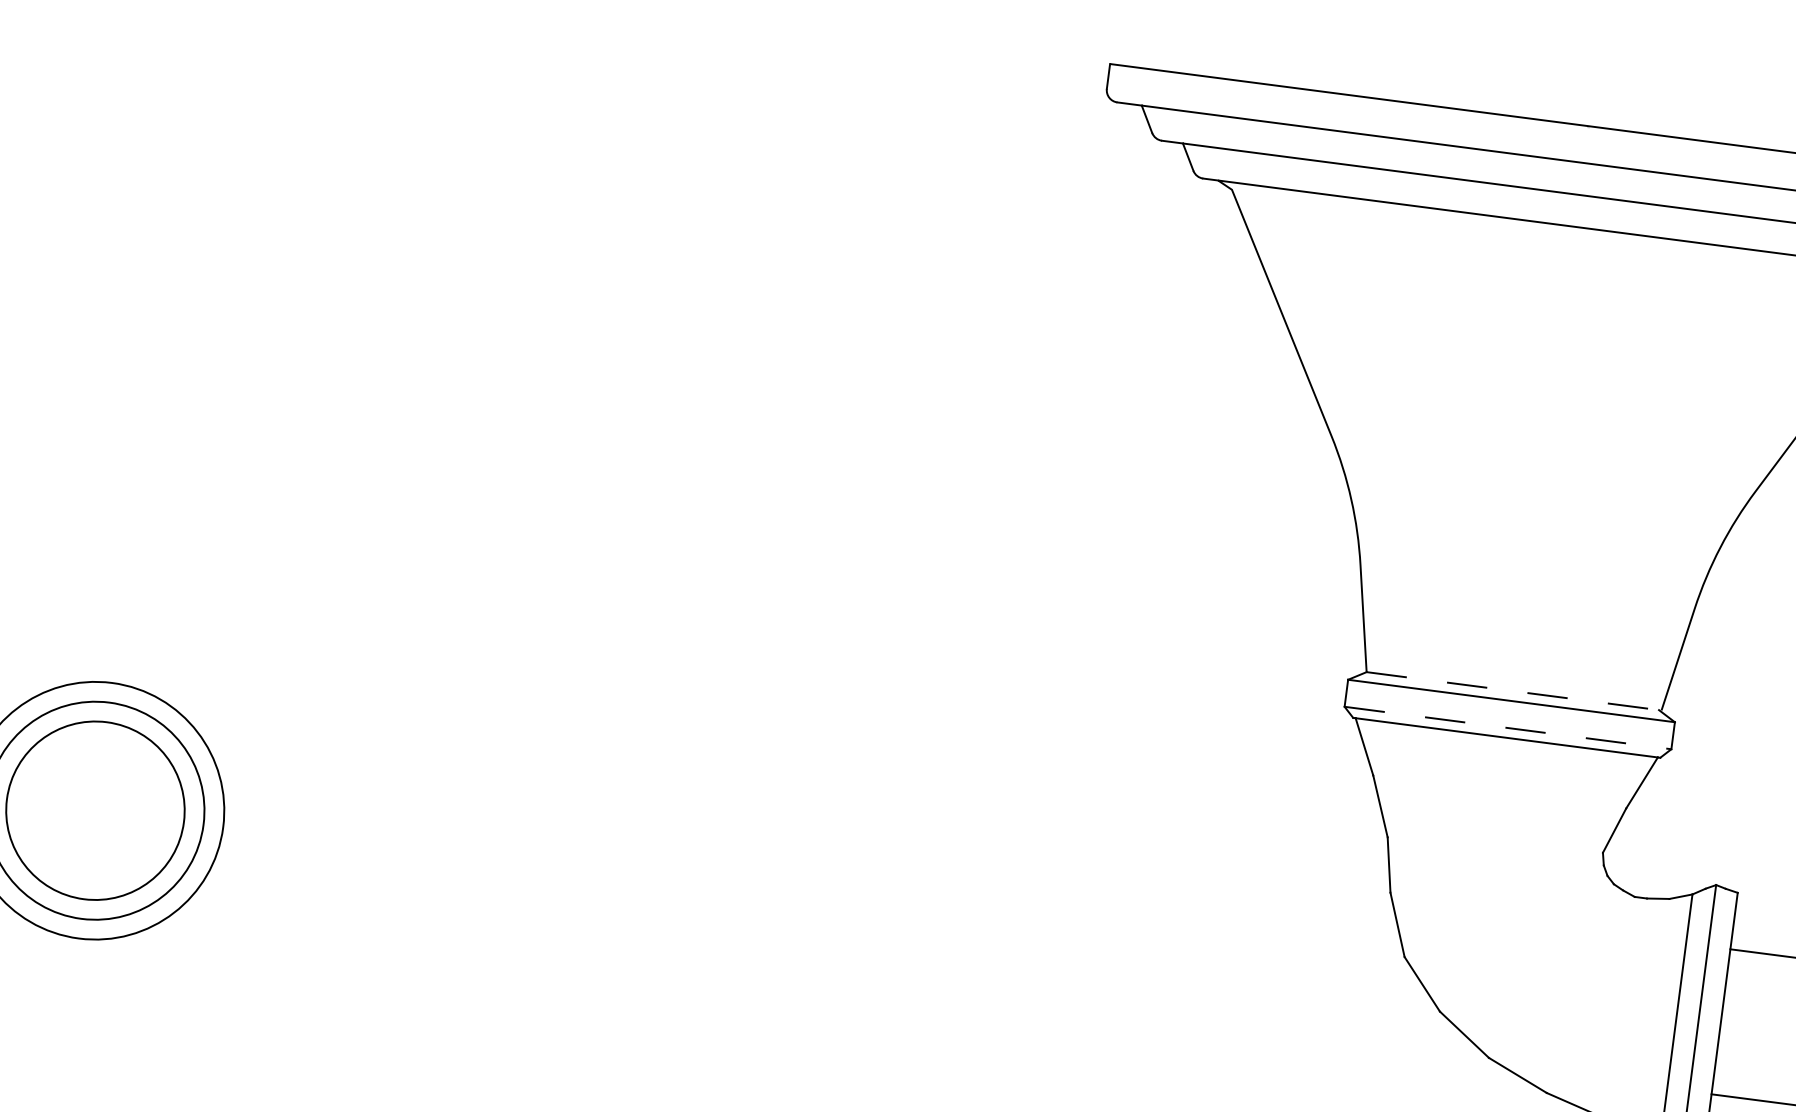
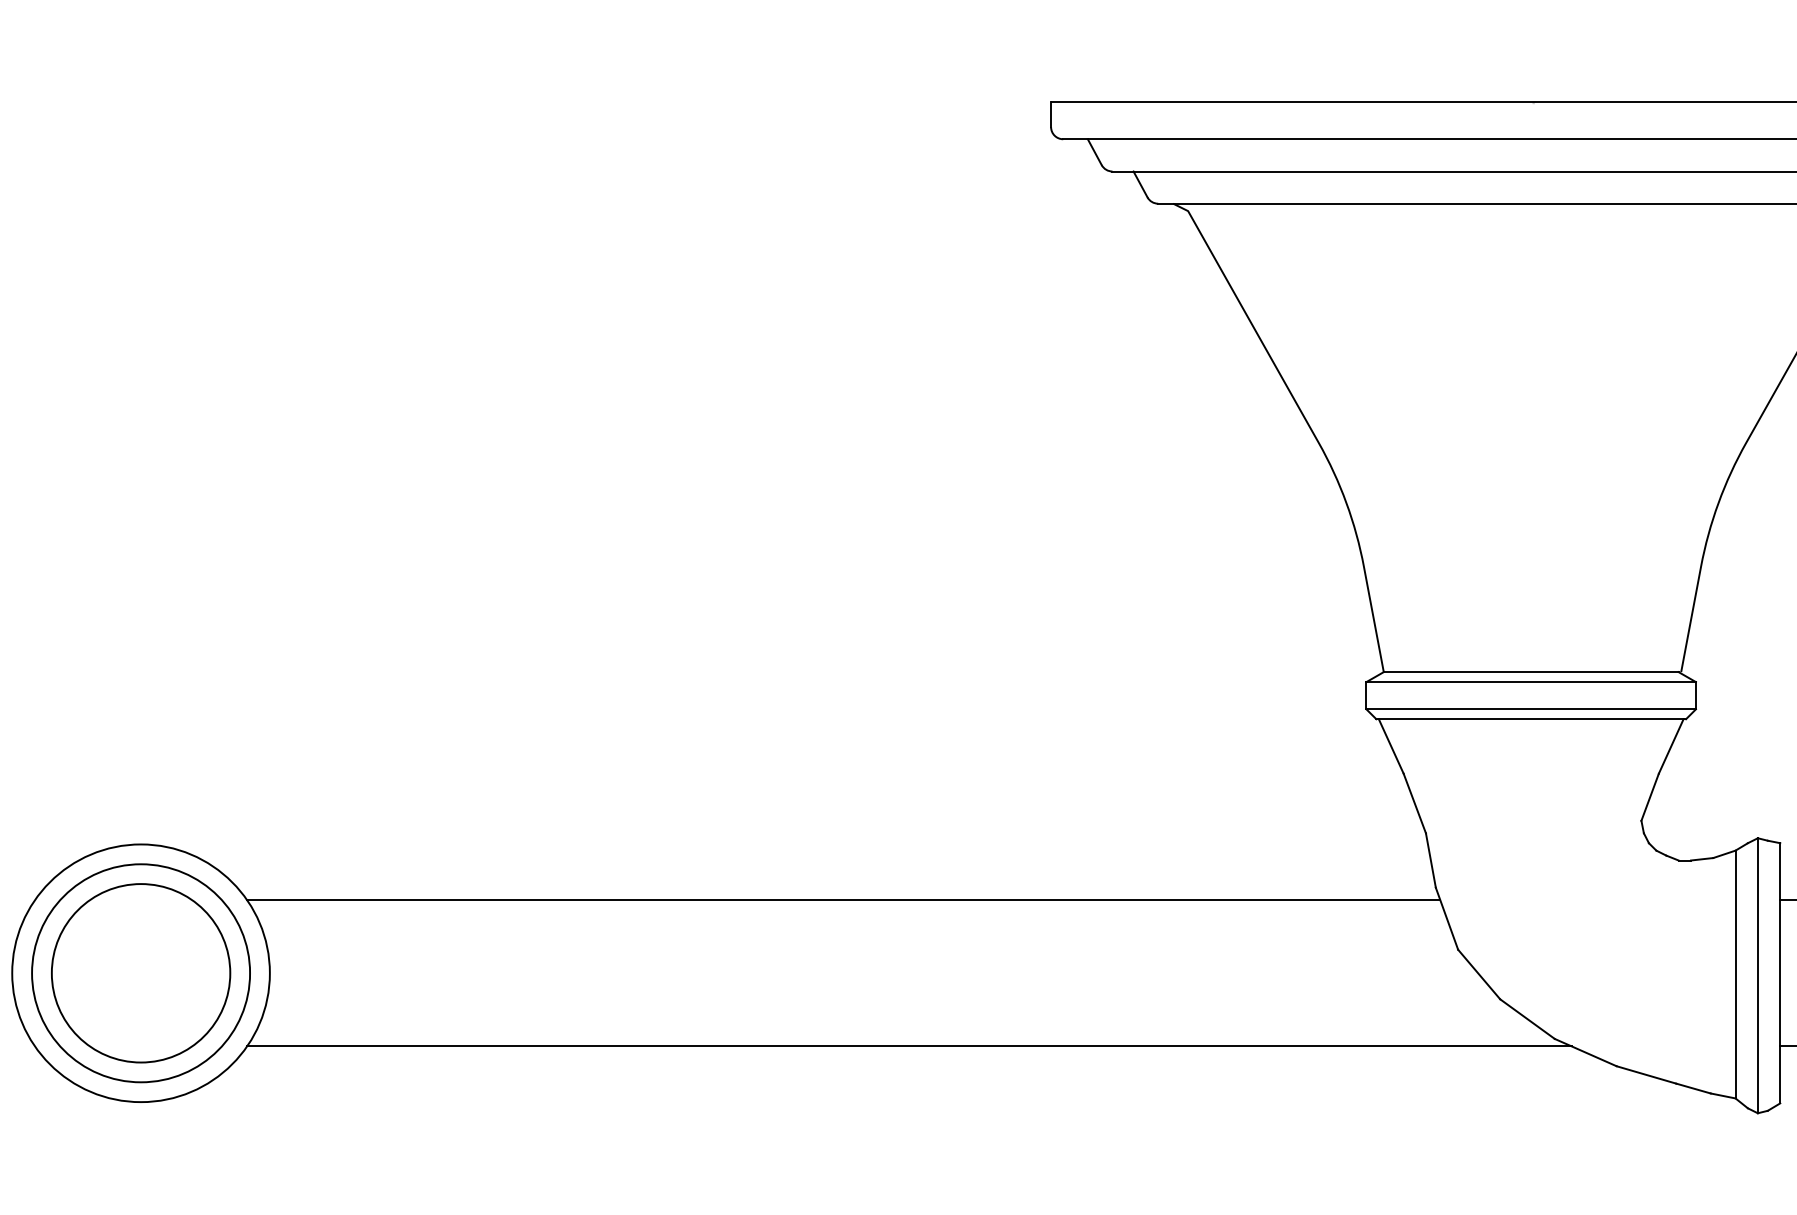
line: (1513, 691) -> (1531, 672), dashed -> solid
line: (1508, 728) -> (1531, 709), dashed -> solid
line: (801, 829) -> (843, 900), added
line: (848, 982) -> (909, 1046), added

